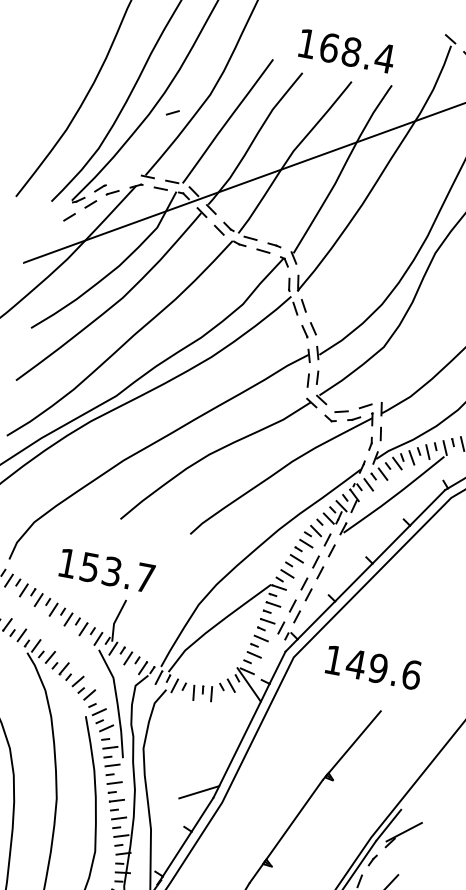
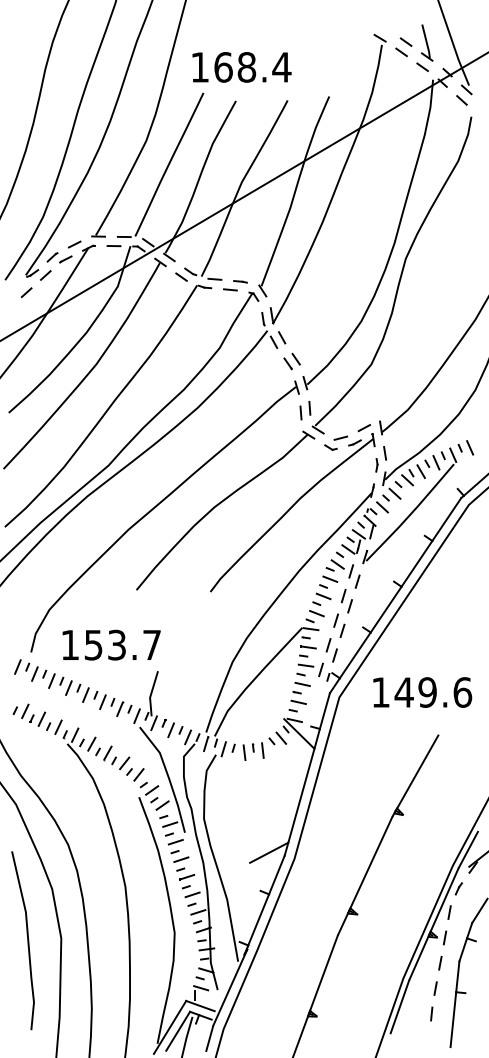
text: (346, 51) -> (241, 67), moved
line: (172, 112) -> (74, 244), moved
text: (106, 570) -> (111, 644), moved

